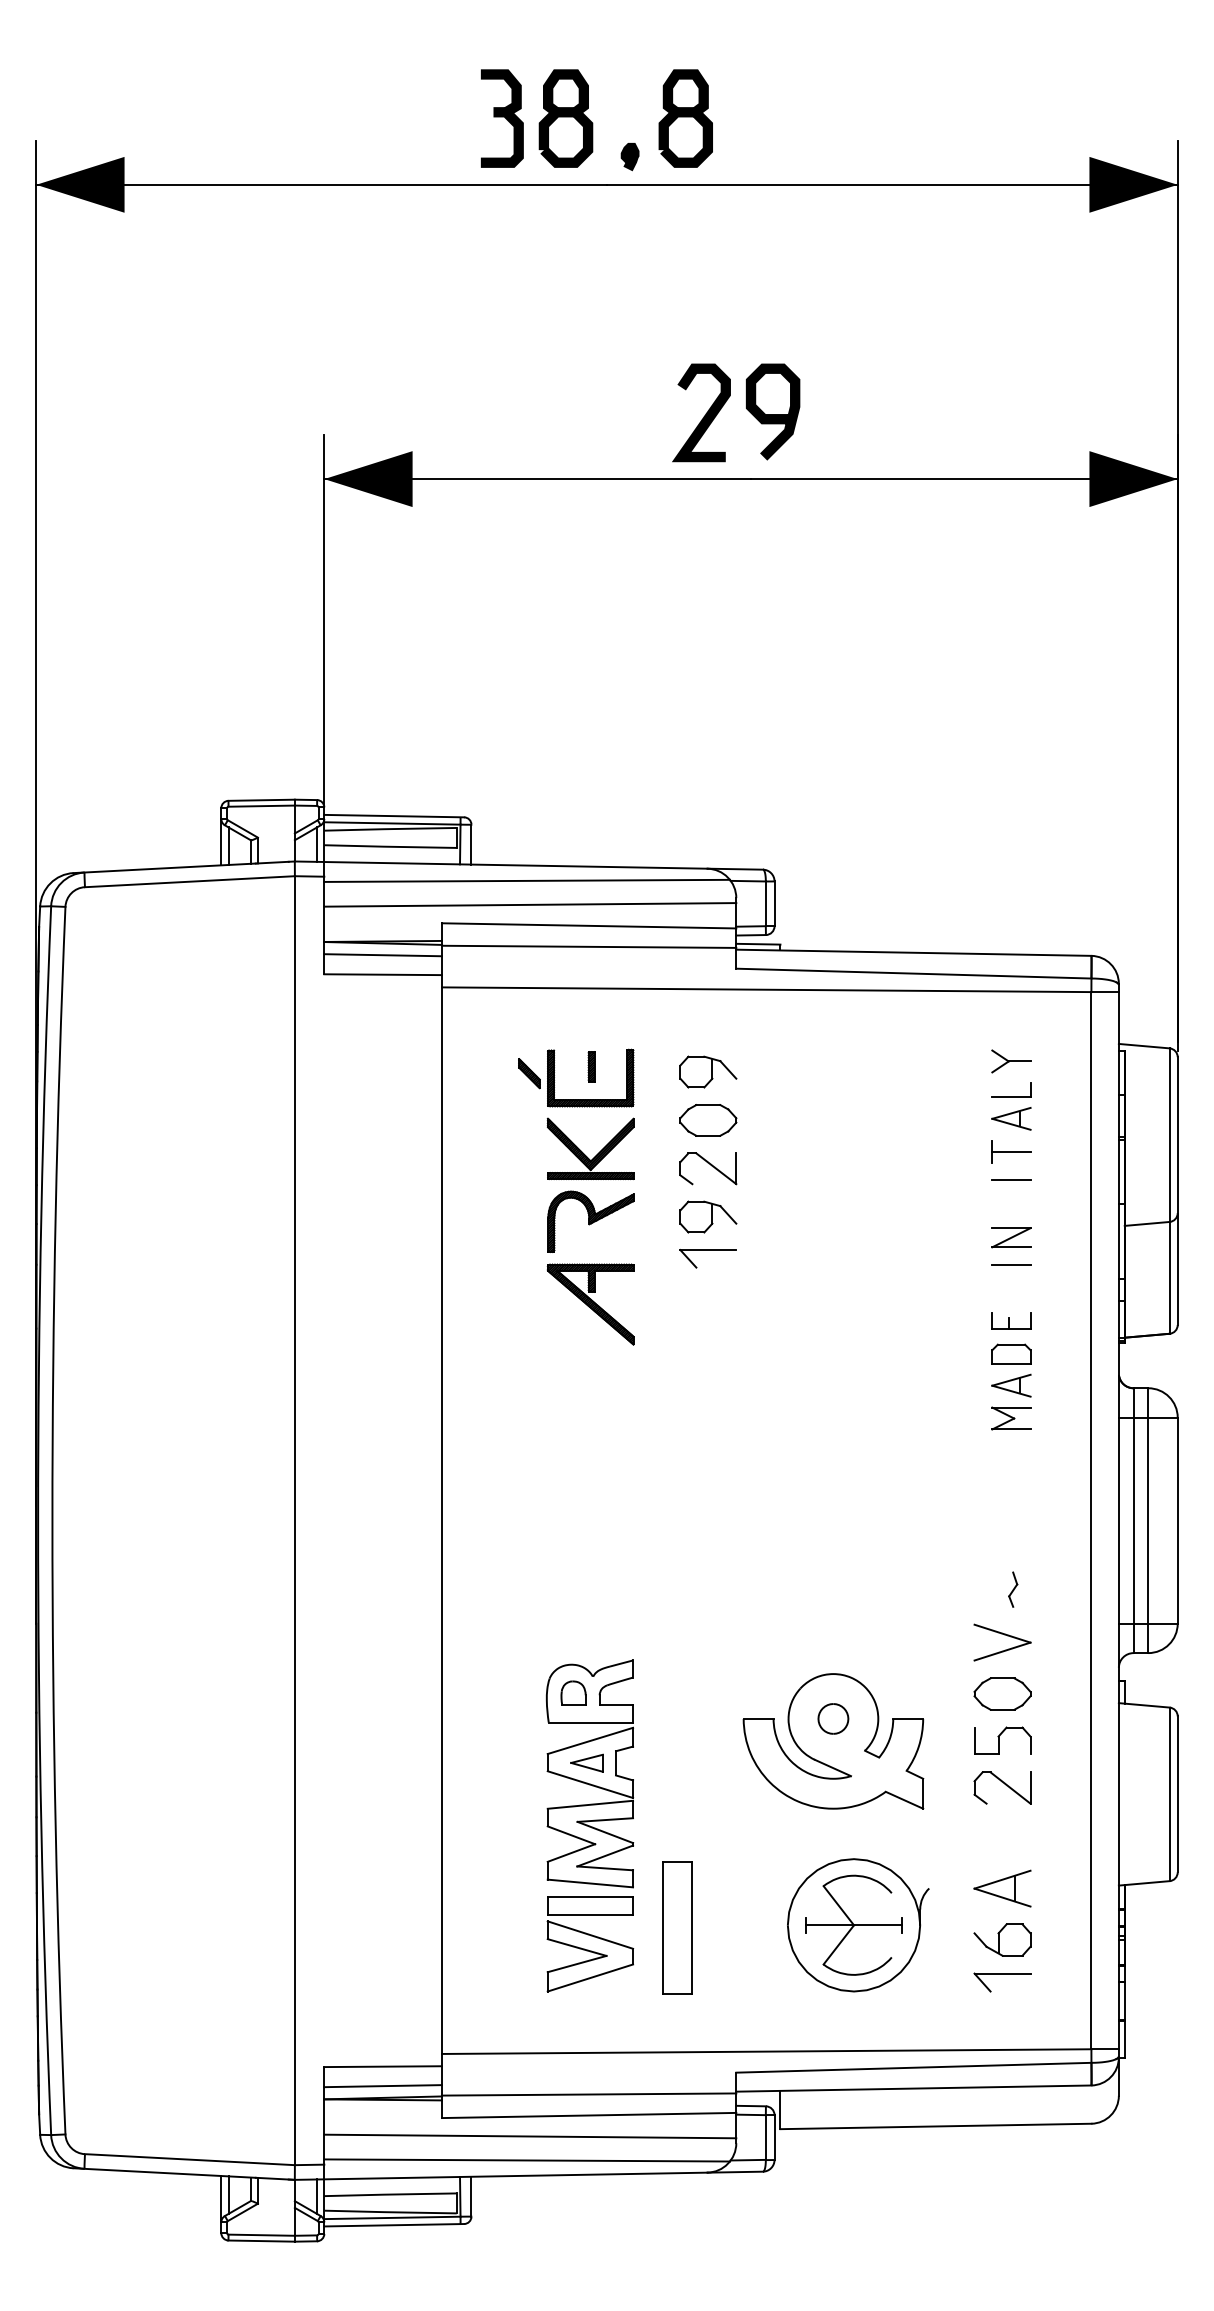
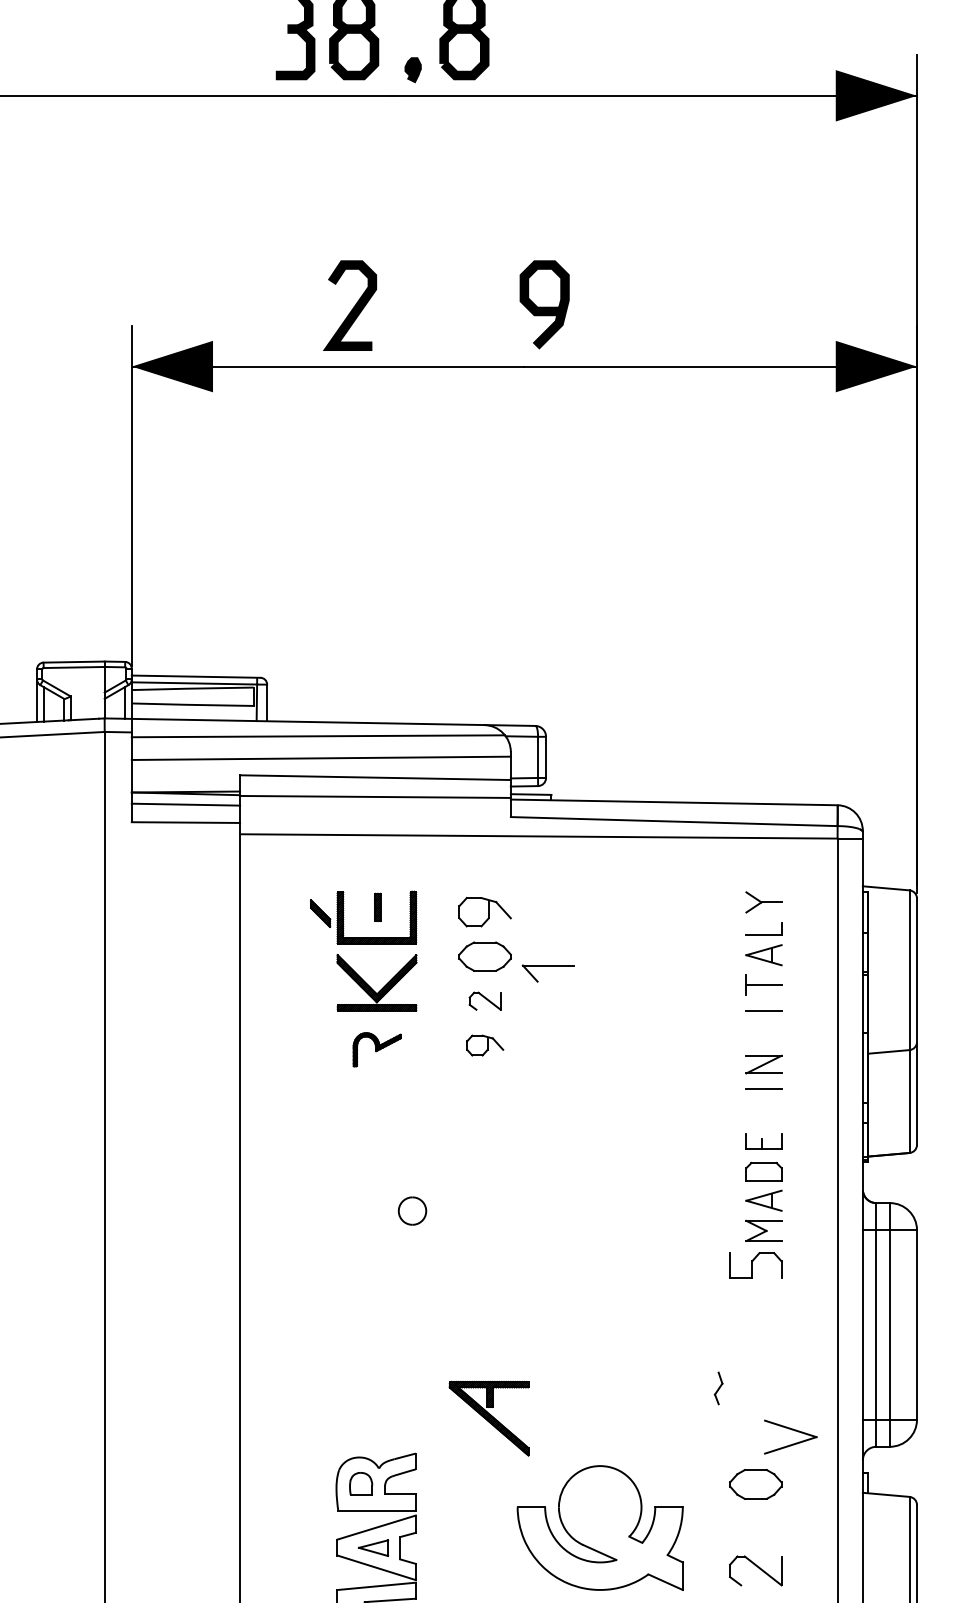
curve: (705, 413) -> (353, 306), moved
part: (708, 1168) -> (485, 1000), size x0.6
part: (708, 1216) -> (485, 1045), size x0.7
part: (590, 1221) -> (376, 1049), size x0.6
part: (707, 1250) -> (547, 965), moved
part: (590, 1304) -> (488, 1418), moved
part: (1013, 1589) -> (718, 1388), moved
part: (1004, 1635) -> (792, 1430), moved
part: (833, 1718) -> (412, 1210), moved
part: (1002, 1740) -> (755, 1264), moved

